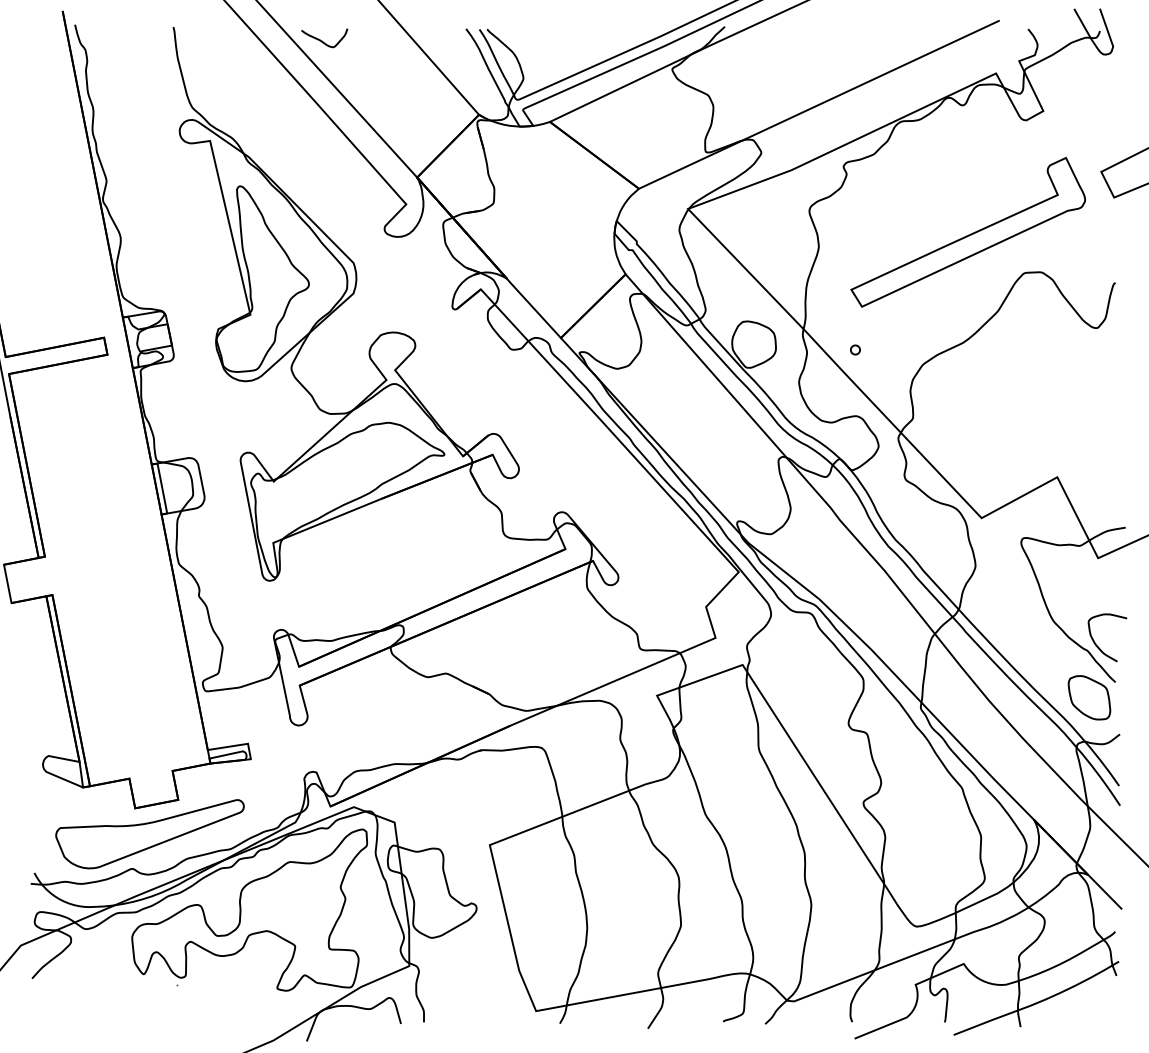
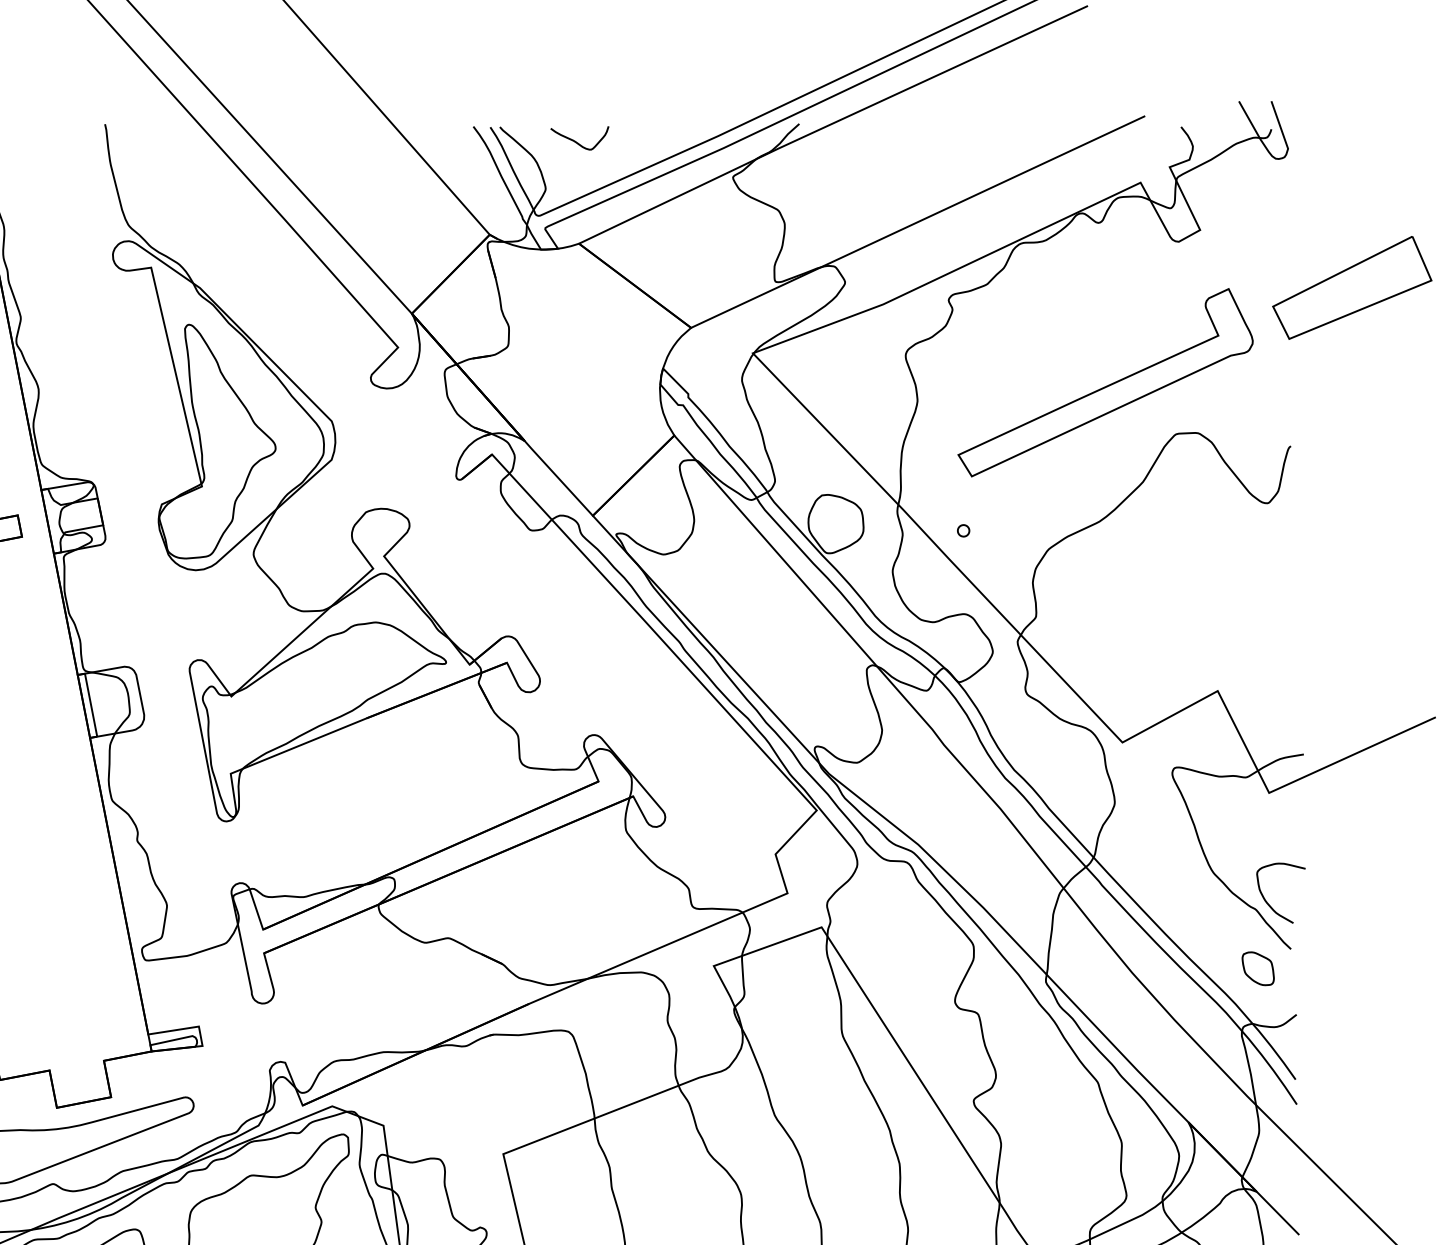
curve: (322, 40) -> (577, 141), moved
part: (1089, 697) -> (1258, 968), size x0.6

